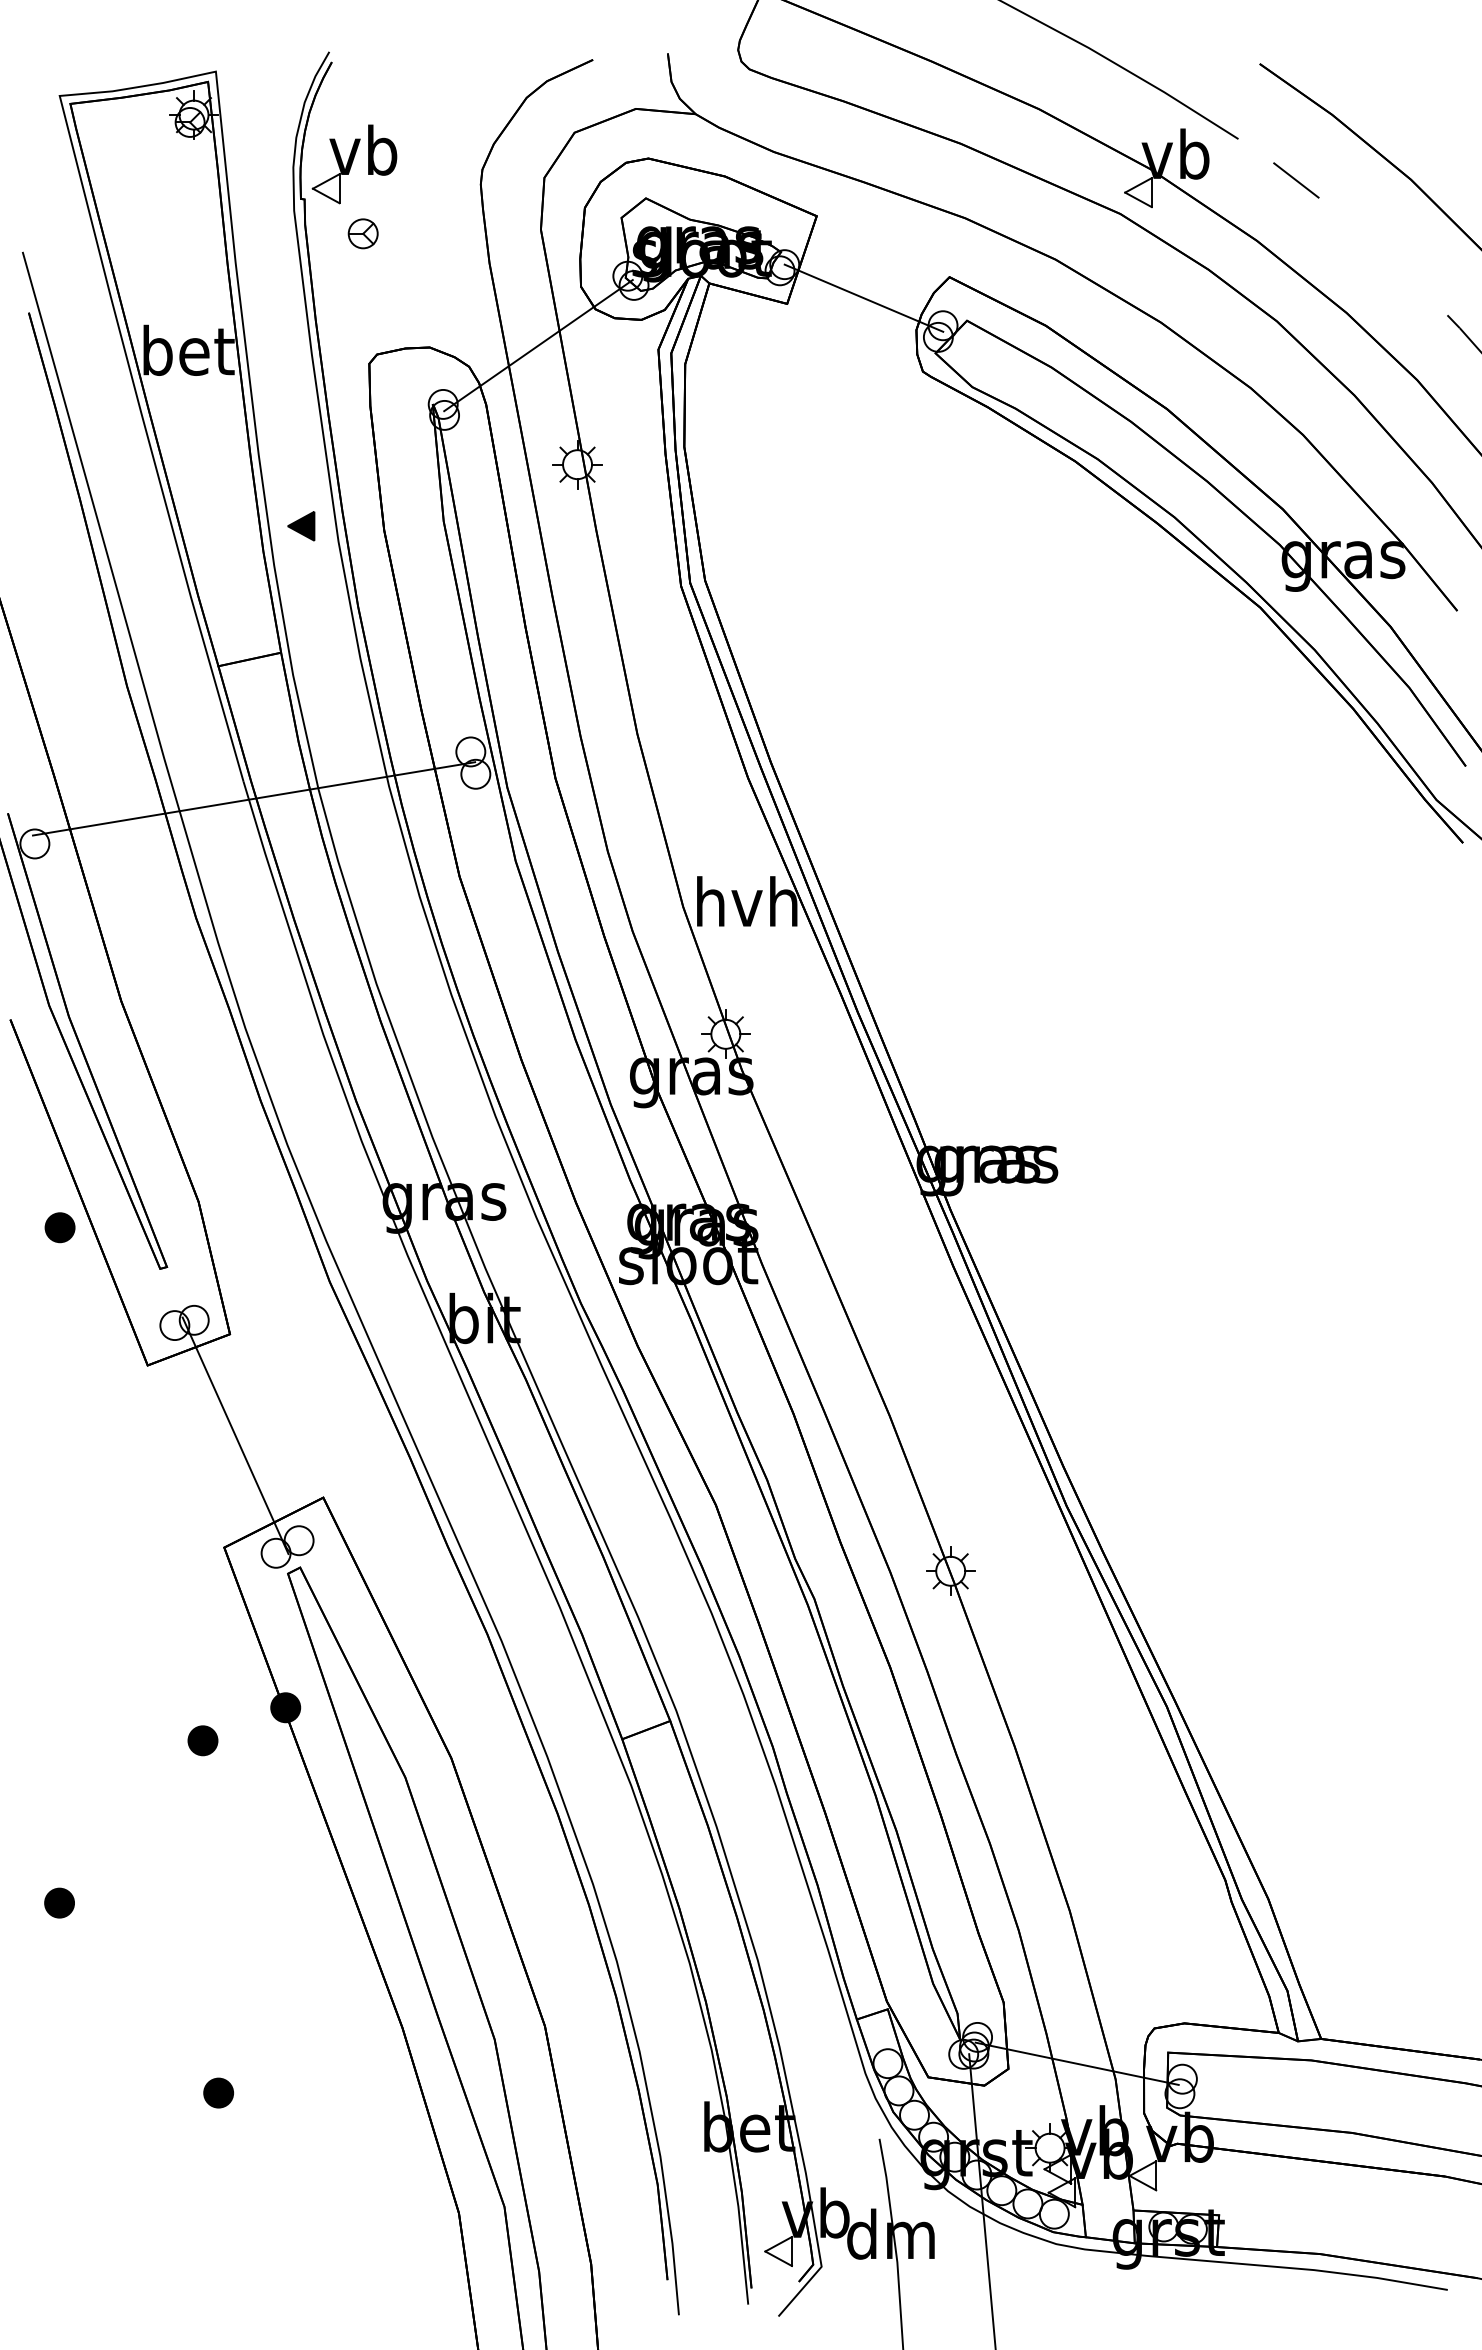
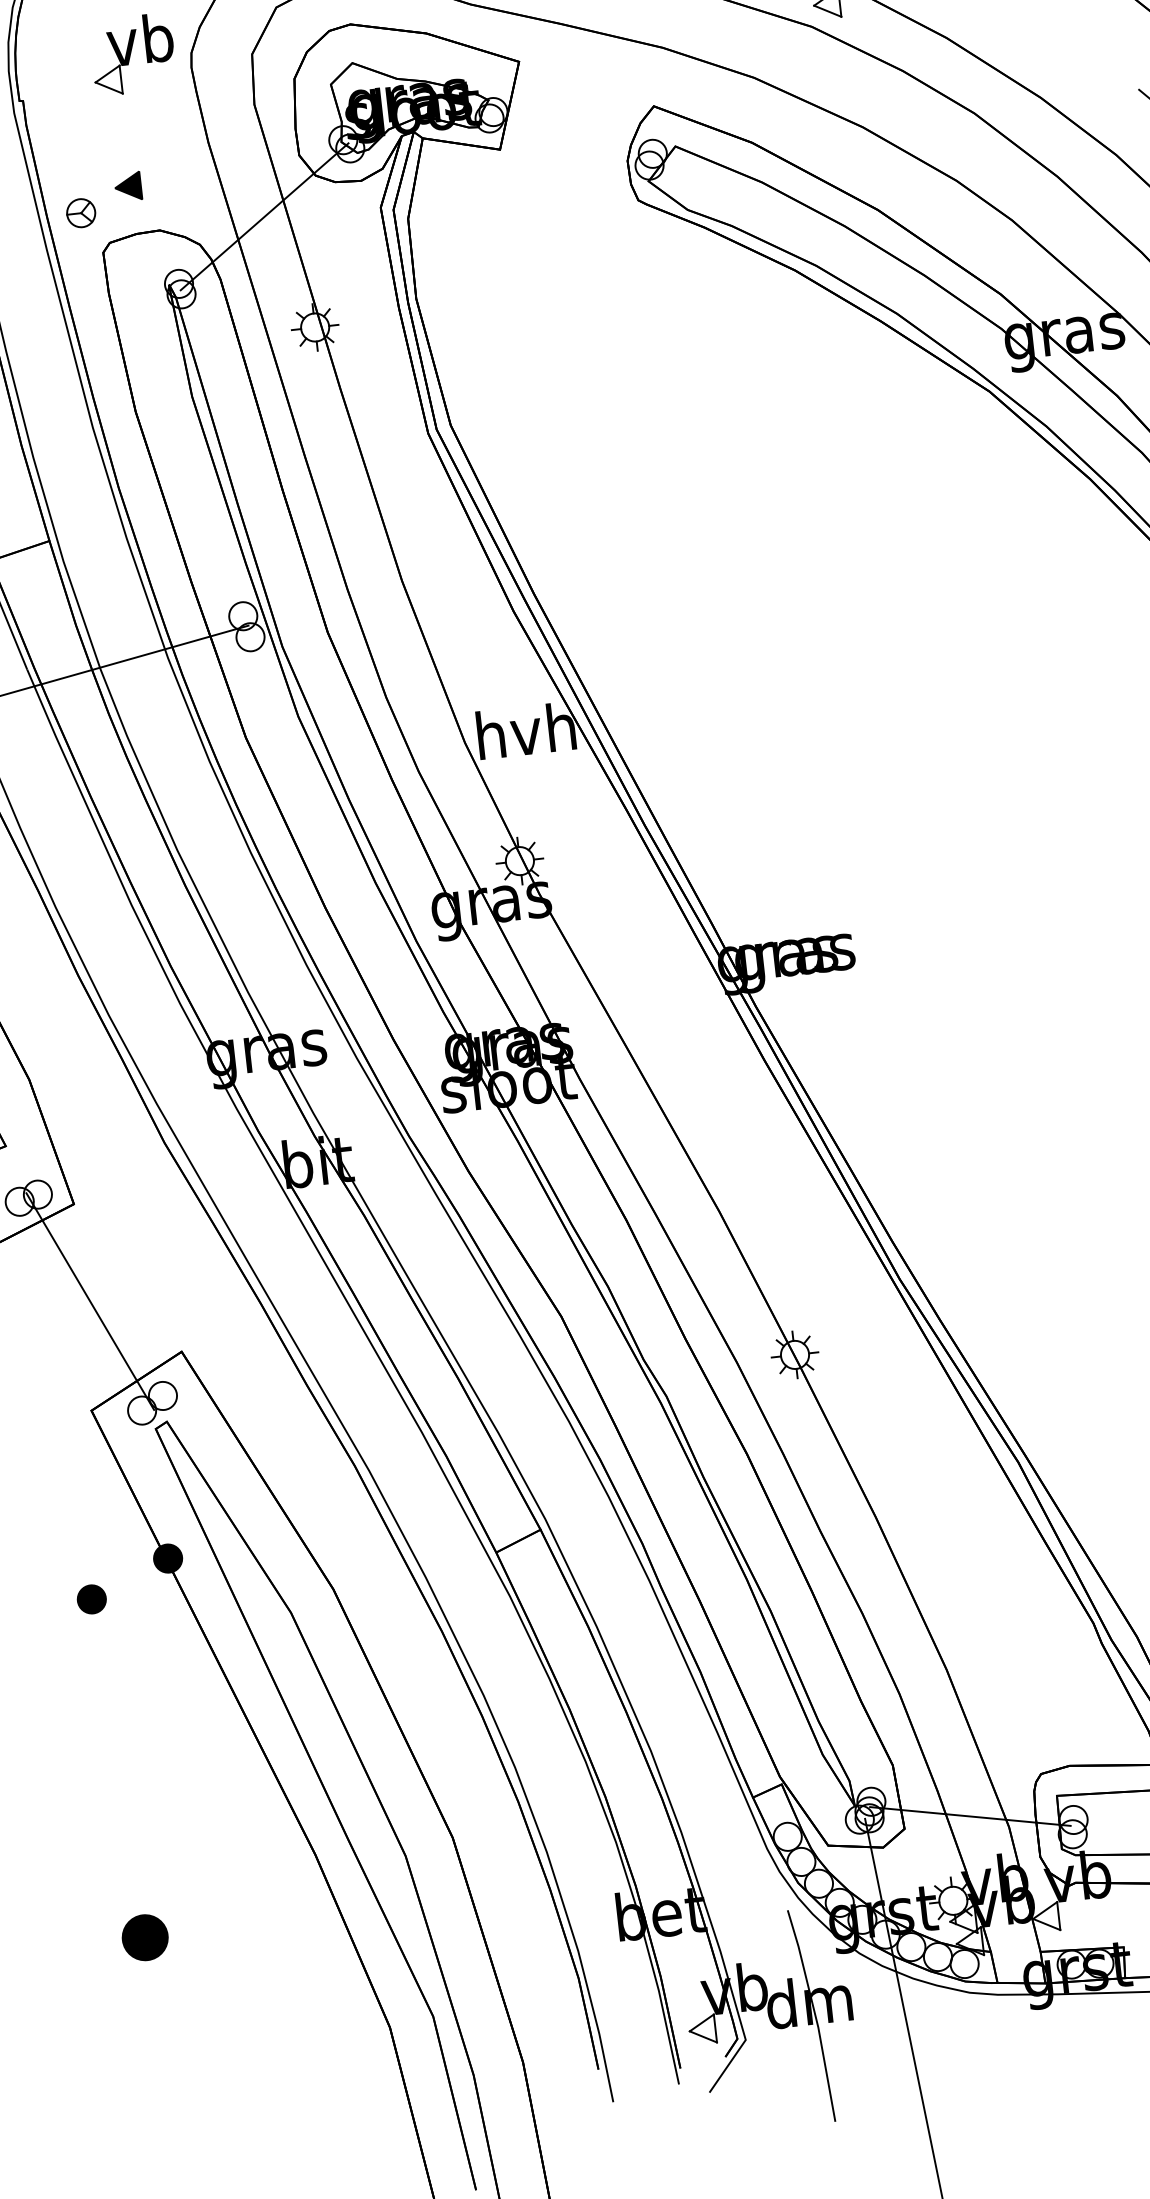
part: (354, 164) -> (133, 54), moved
part: (362, 233) -> (80, 212), moved
line: (863, 297) -> (573, 135), removed
part: (301, 526) -> (128, 187), moved
part: (218, 2092) -> (144, 1937), size x1.6

